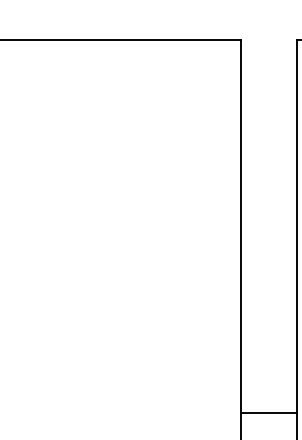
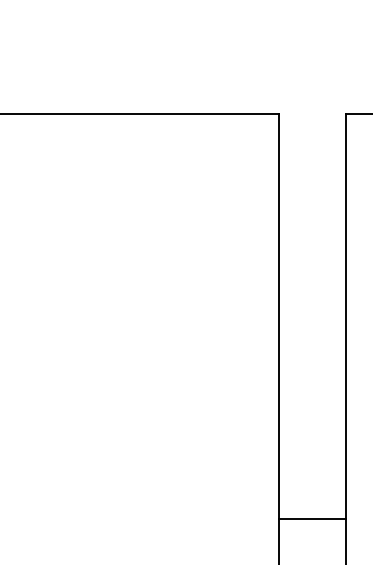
line: (268, 413) -> (312, 519), moved

